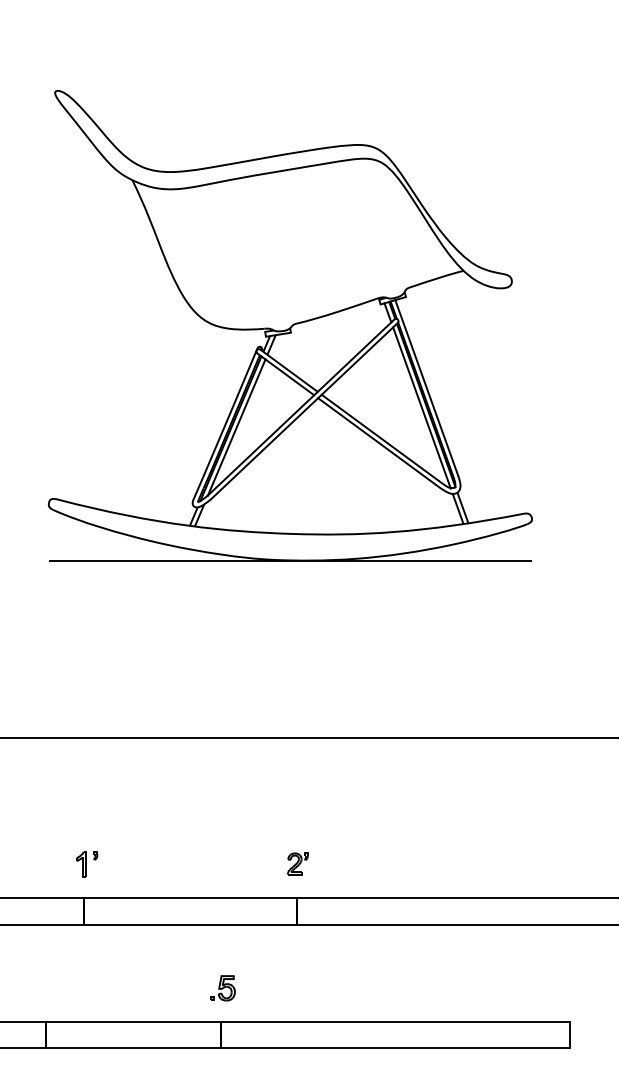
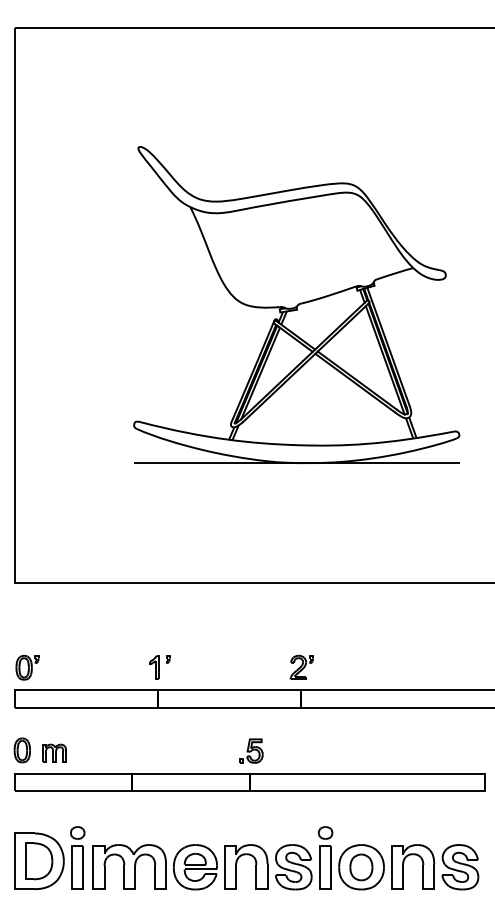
part: (297, 862) -> (301, 666), size x1.67
part: (86, 864) -> (159, 667), size x1.43
part: (223, 987) -> (251, 750), size x1.43

